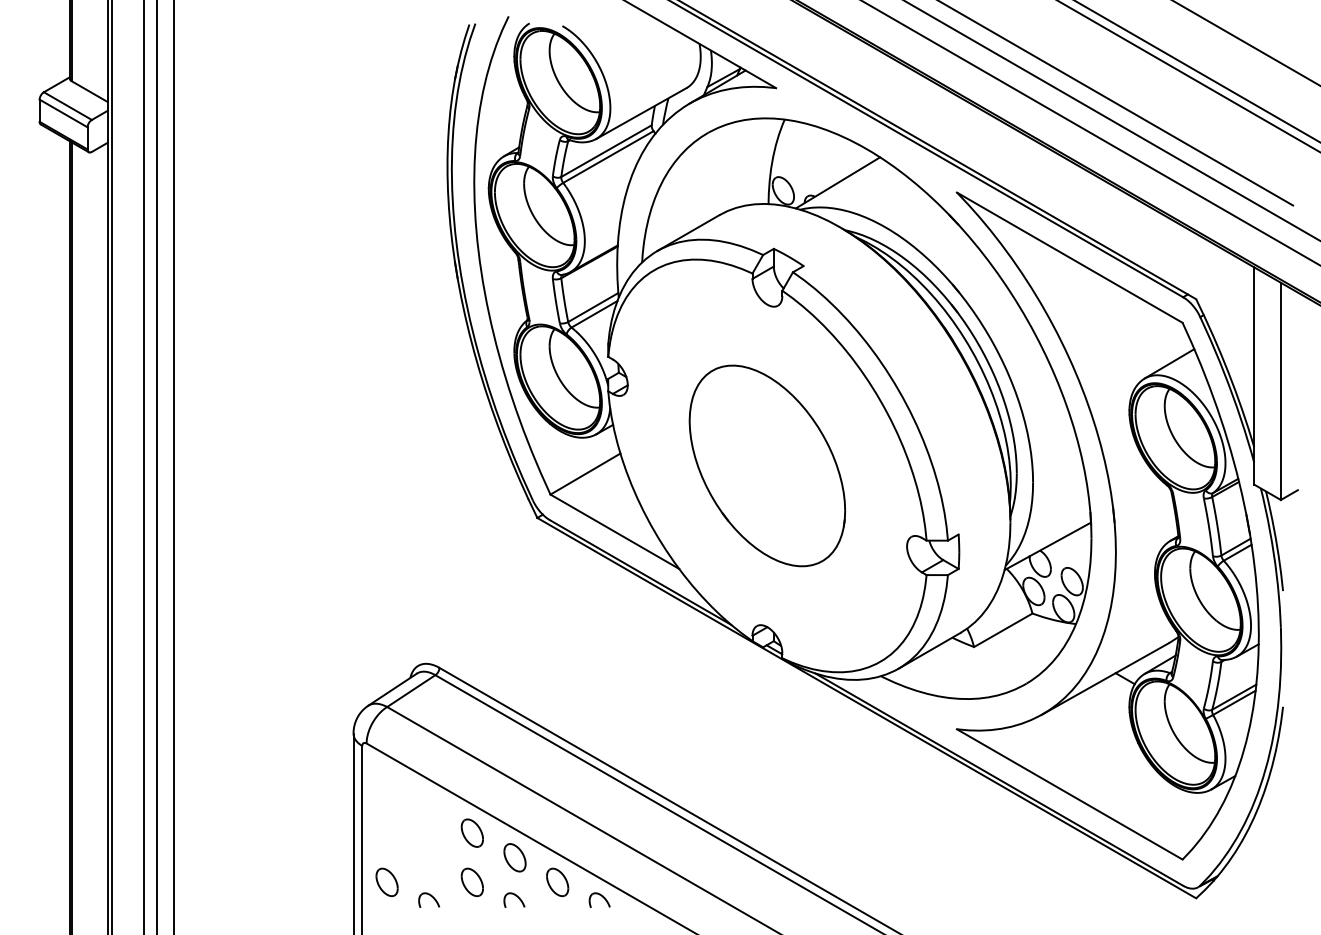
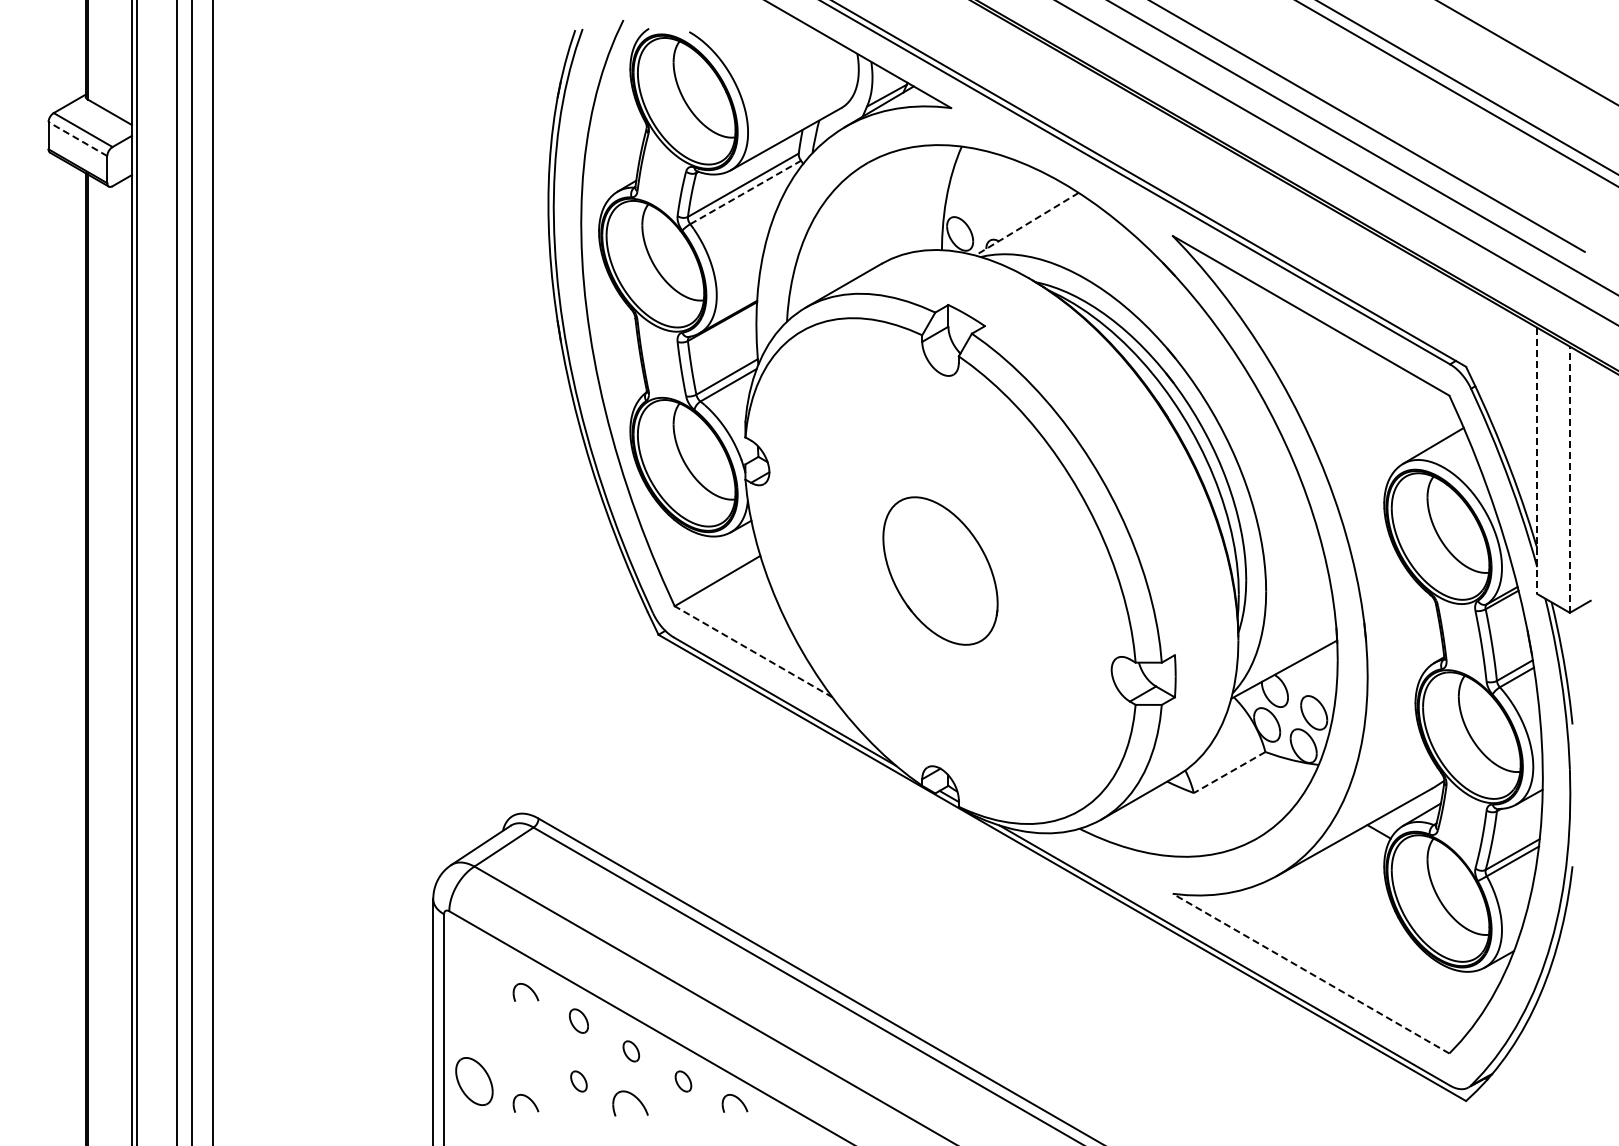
line: (63, 113) -> (77, 139), solid -> dashed
line: (608, 157) -> (745, 192), solid -> dashed
line: (837, 183) -> (1026, 224), solid -> dashed
line: (1254, 376) -> (1537, 461), solid -> dashed
line: (1280, 391) -> (1569, 479), solid -> dashed
part: (767, 465) -> (940, 570), size x0.6
line: (614, 531) -> (753, 651), solid -> dashed
line: (1003, 630) -> (1229, 772), solid -> dashed
line: (1070, 794) -> (1311, 973), solid -> dashed
part: (428, 809) -> (525, 992), added
part: (472, 832) -> (578, 1020), size x0.7
part: (515, 857) -> (631, 1051), size x0.6
part: (387, 882) -> (474, 1081), size x1.4
part: (472, 882) -> (578, 1081), size x0.6
part: (557, 882) -> (683, 1081), size x0.6
part: (514, 900) -> (630, 1103), size x1.4

